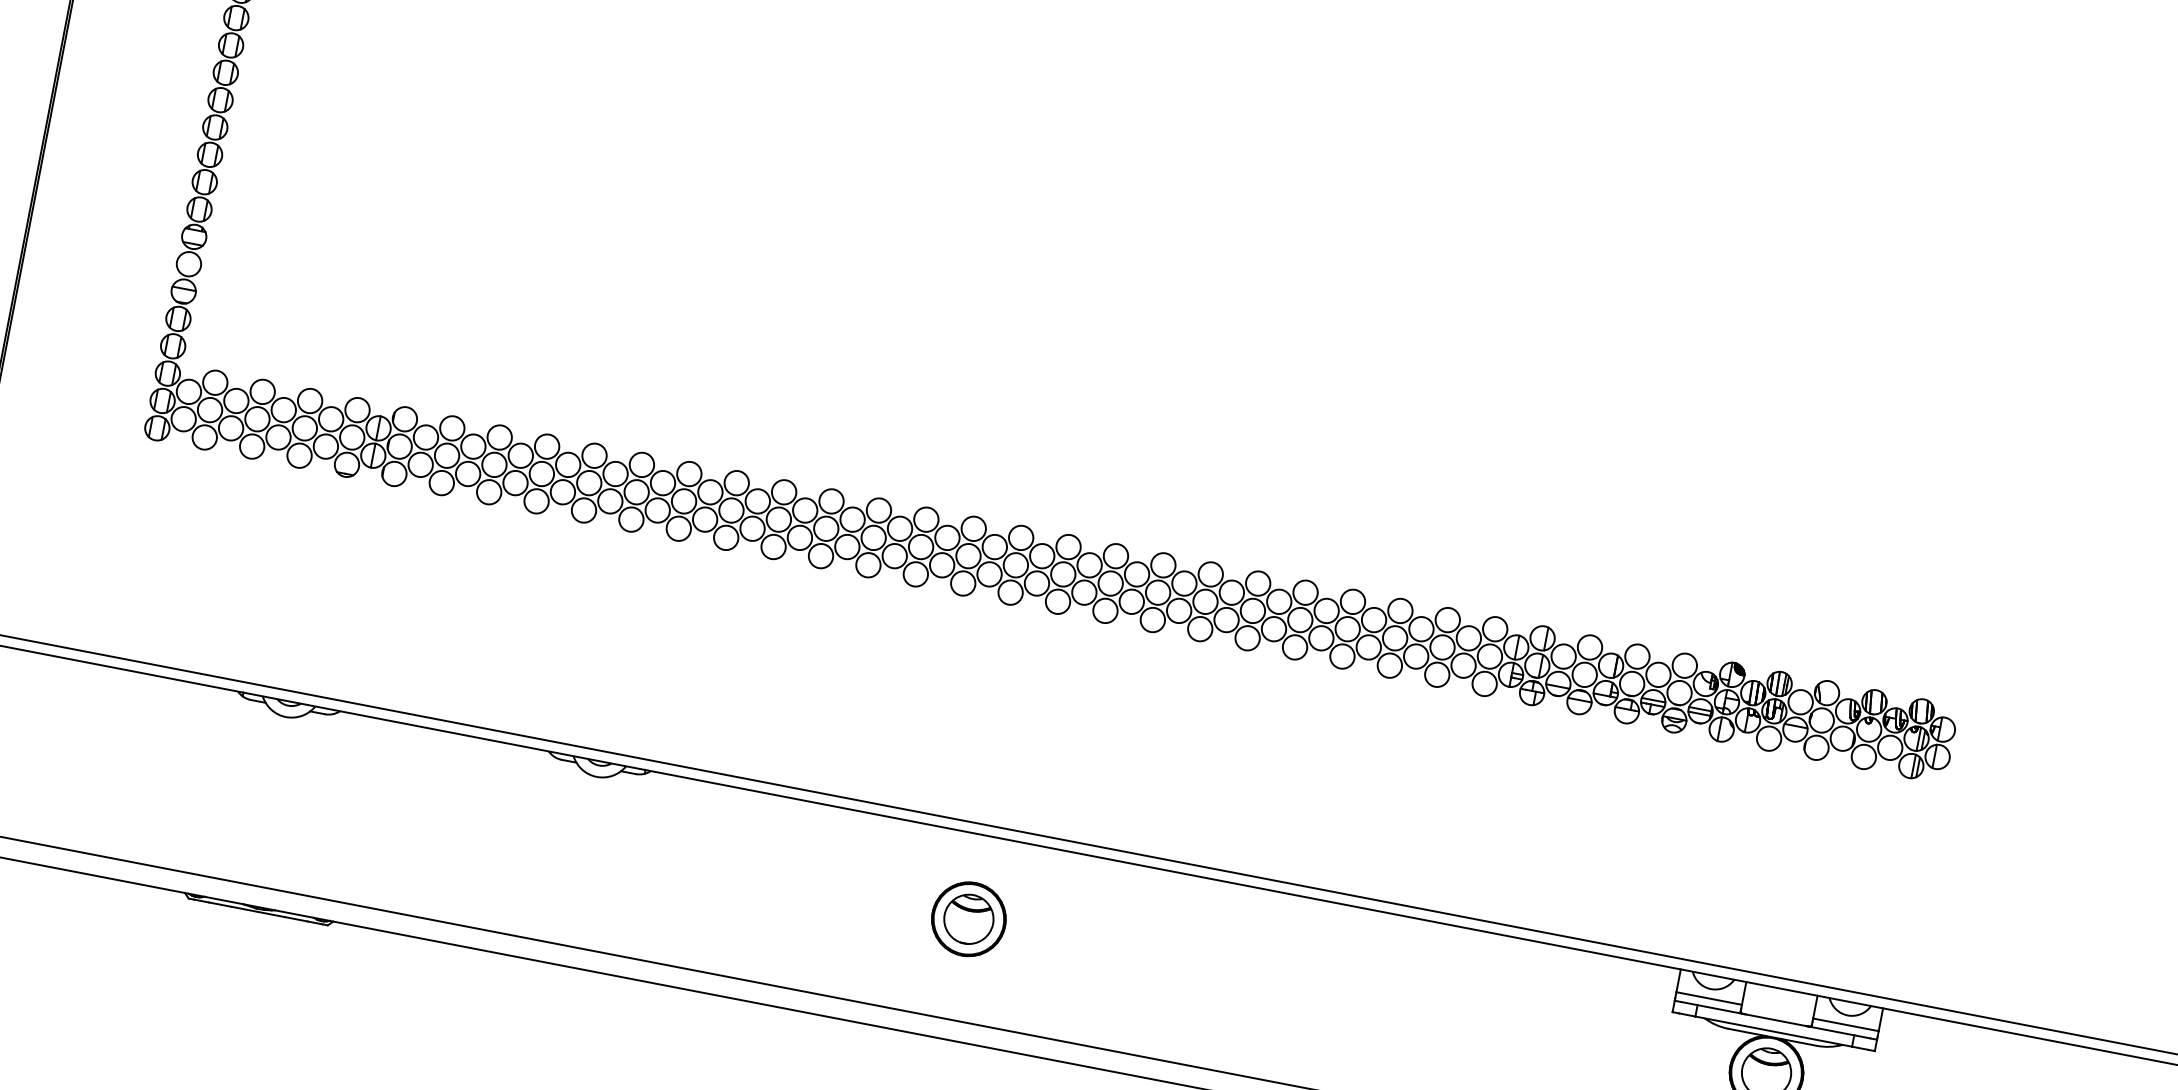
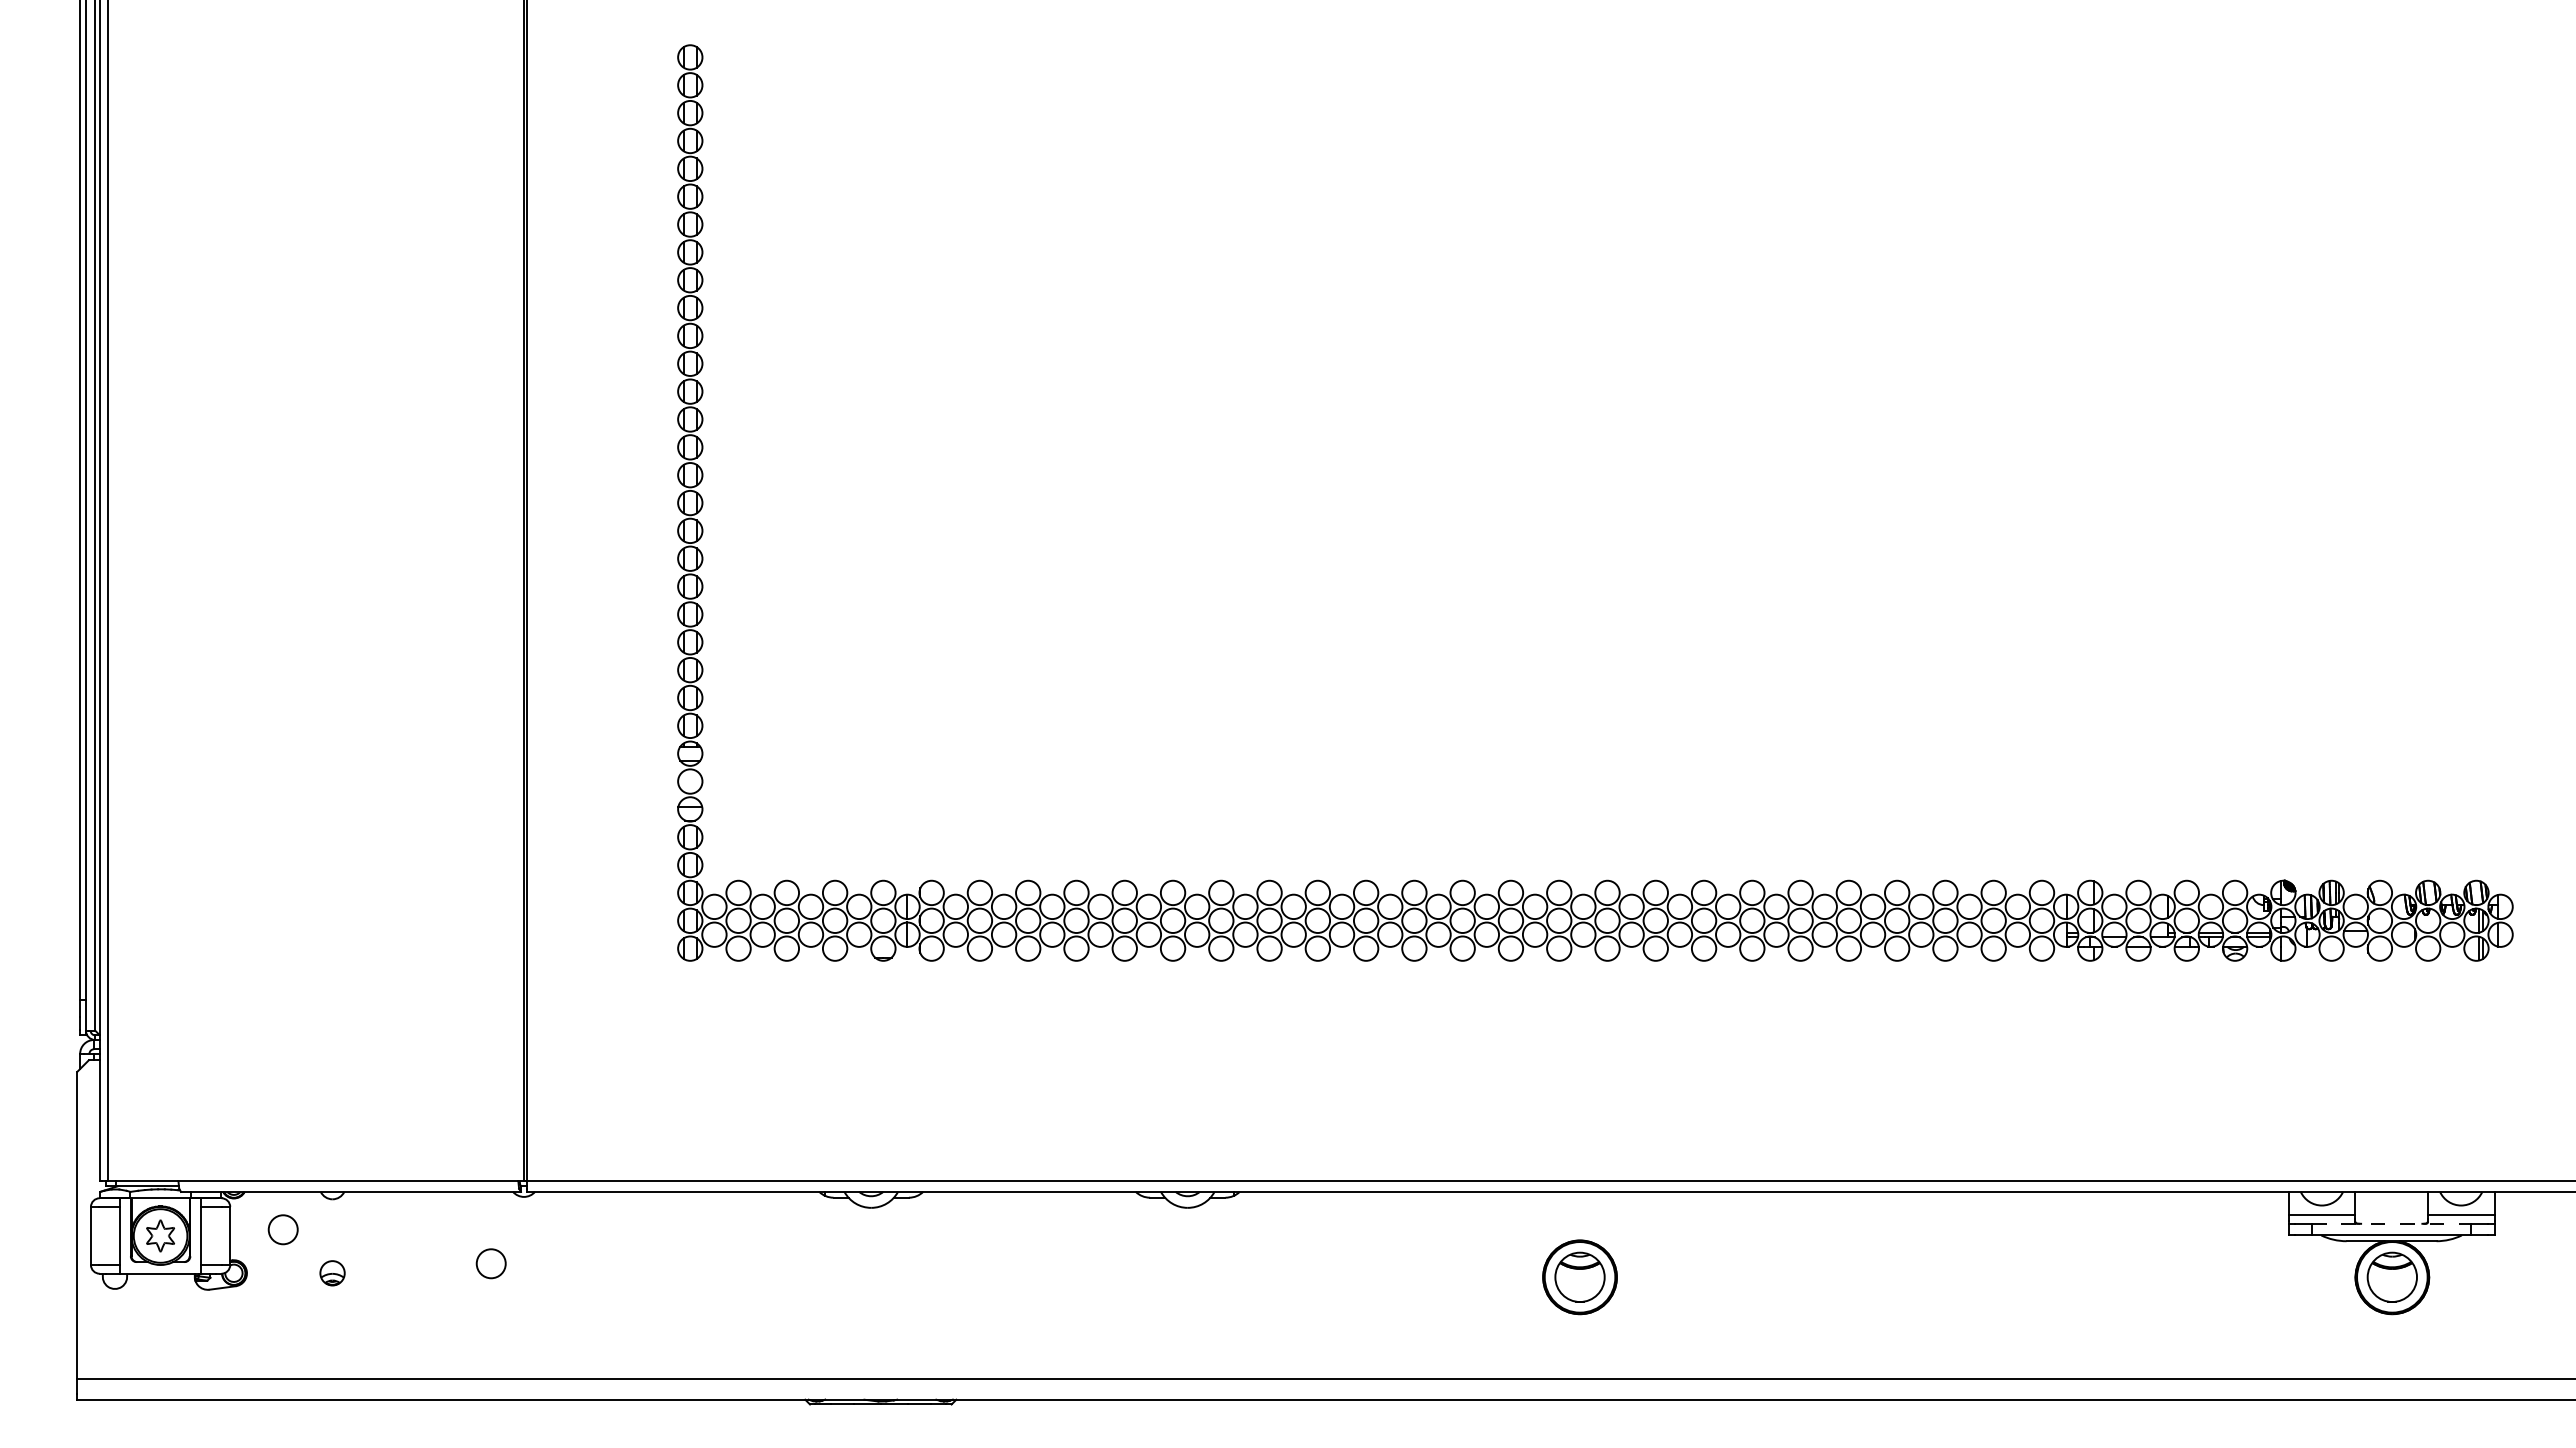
line: (1775, 1019) -> (2391, 1223), solid -> dashed

